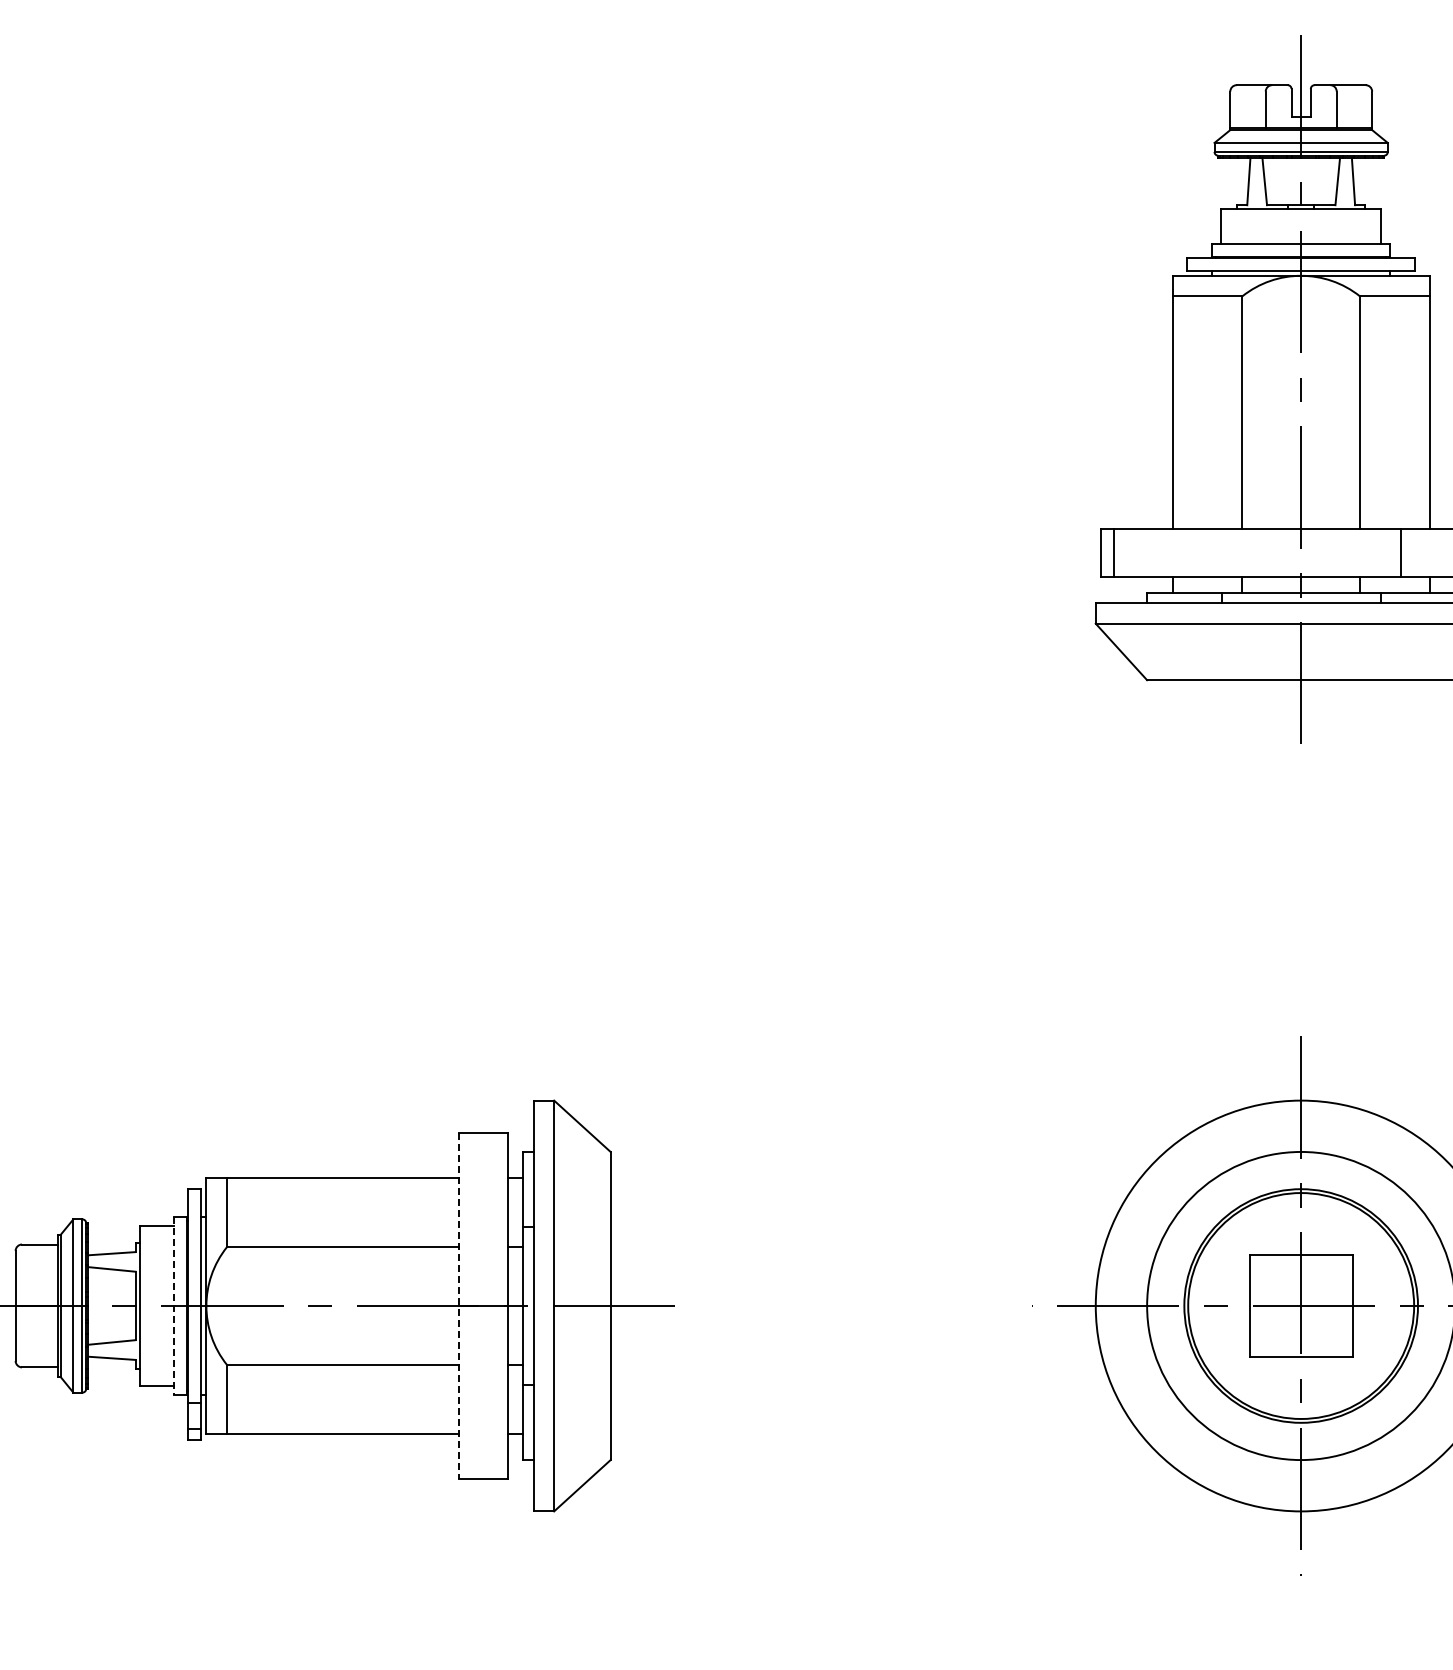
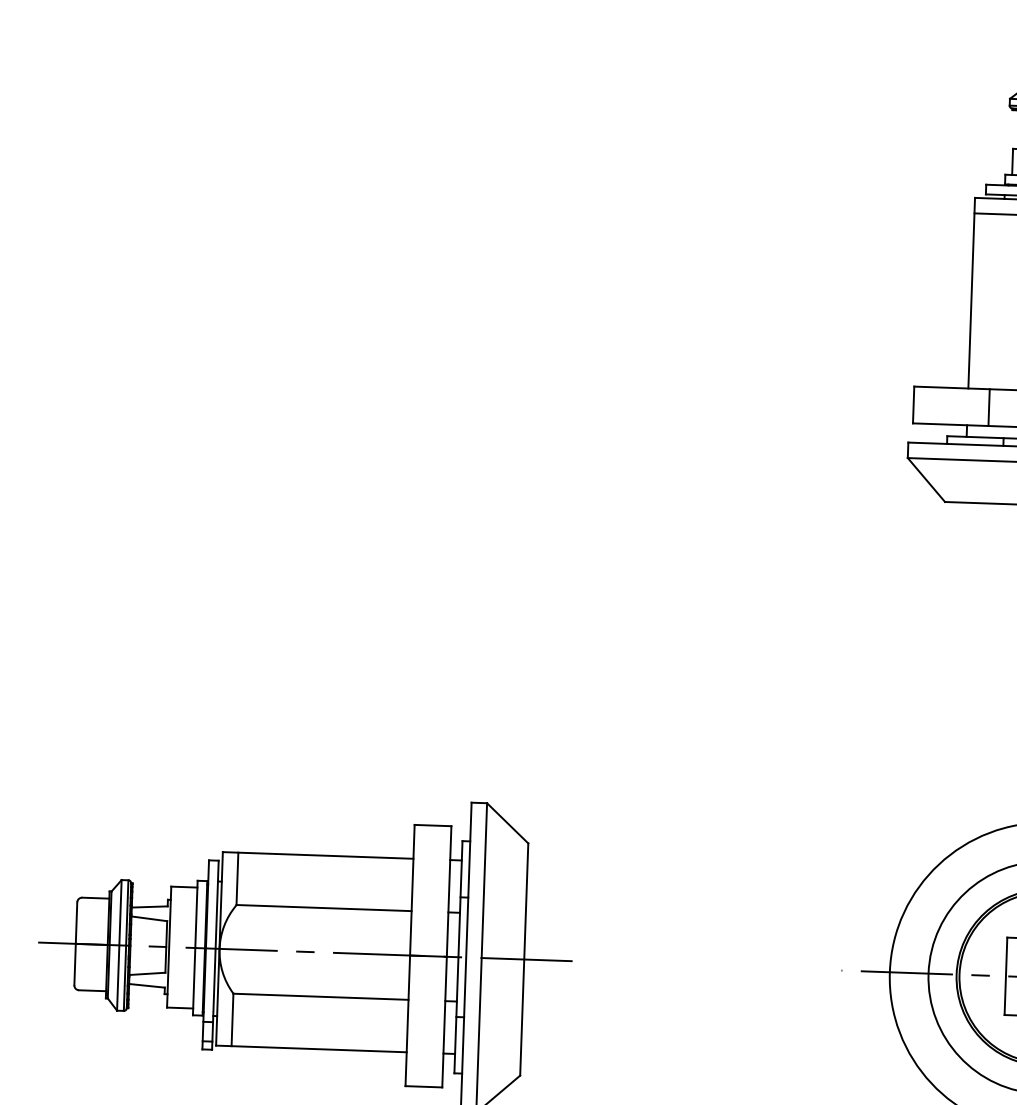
line: (1114, 552) -> (989, 407), moved
line: (174, 1306) -> (195, 948), dashed -> solid
line: (459, 1306) -> (410, 955), dashed -> solid

